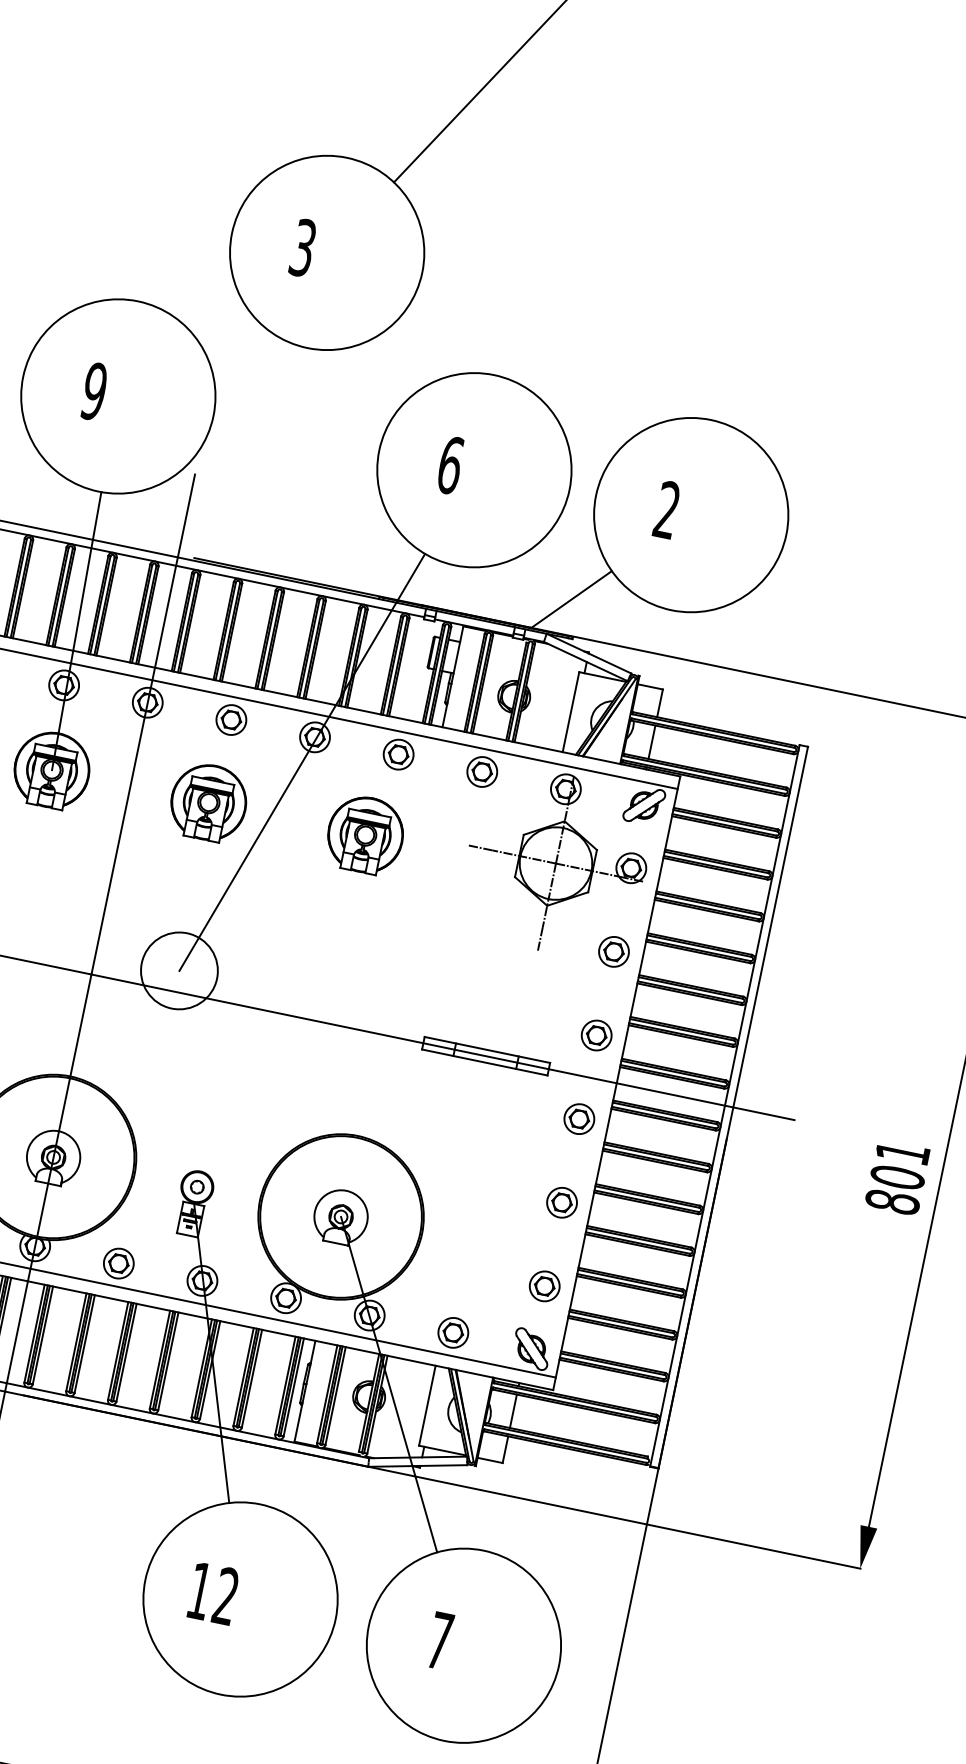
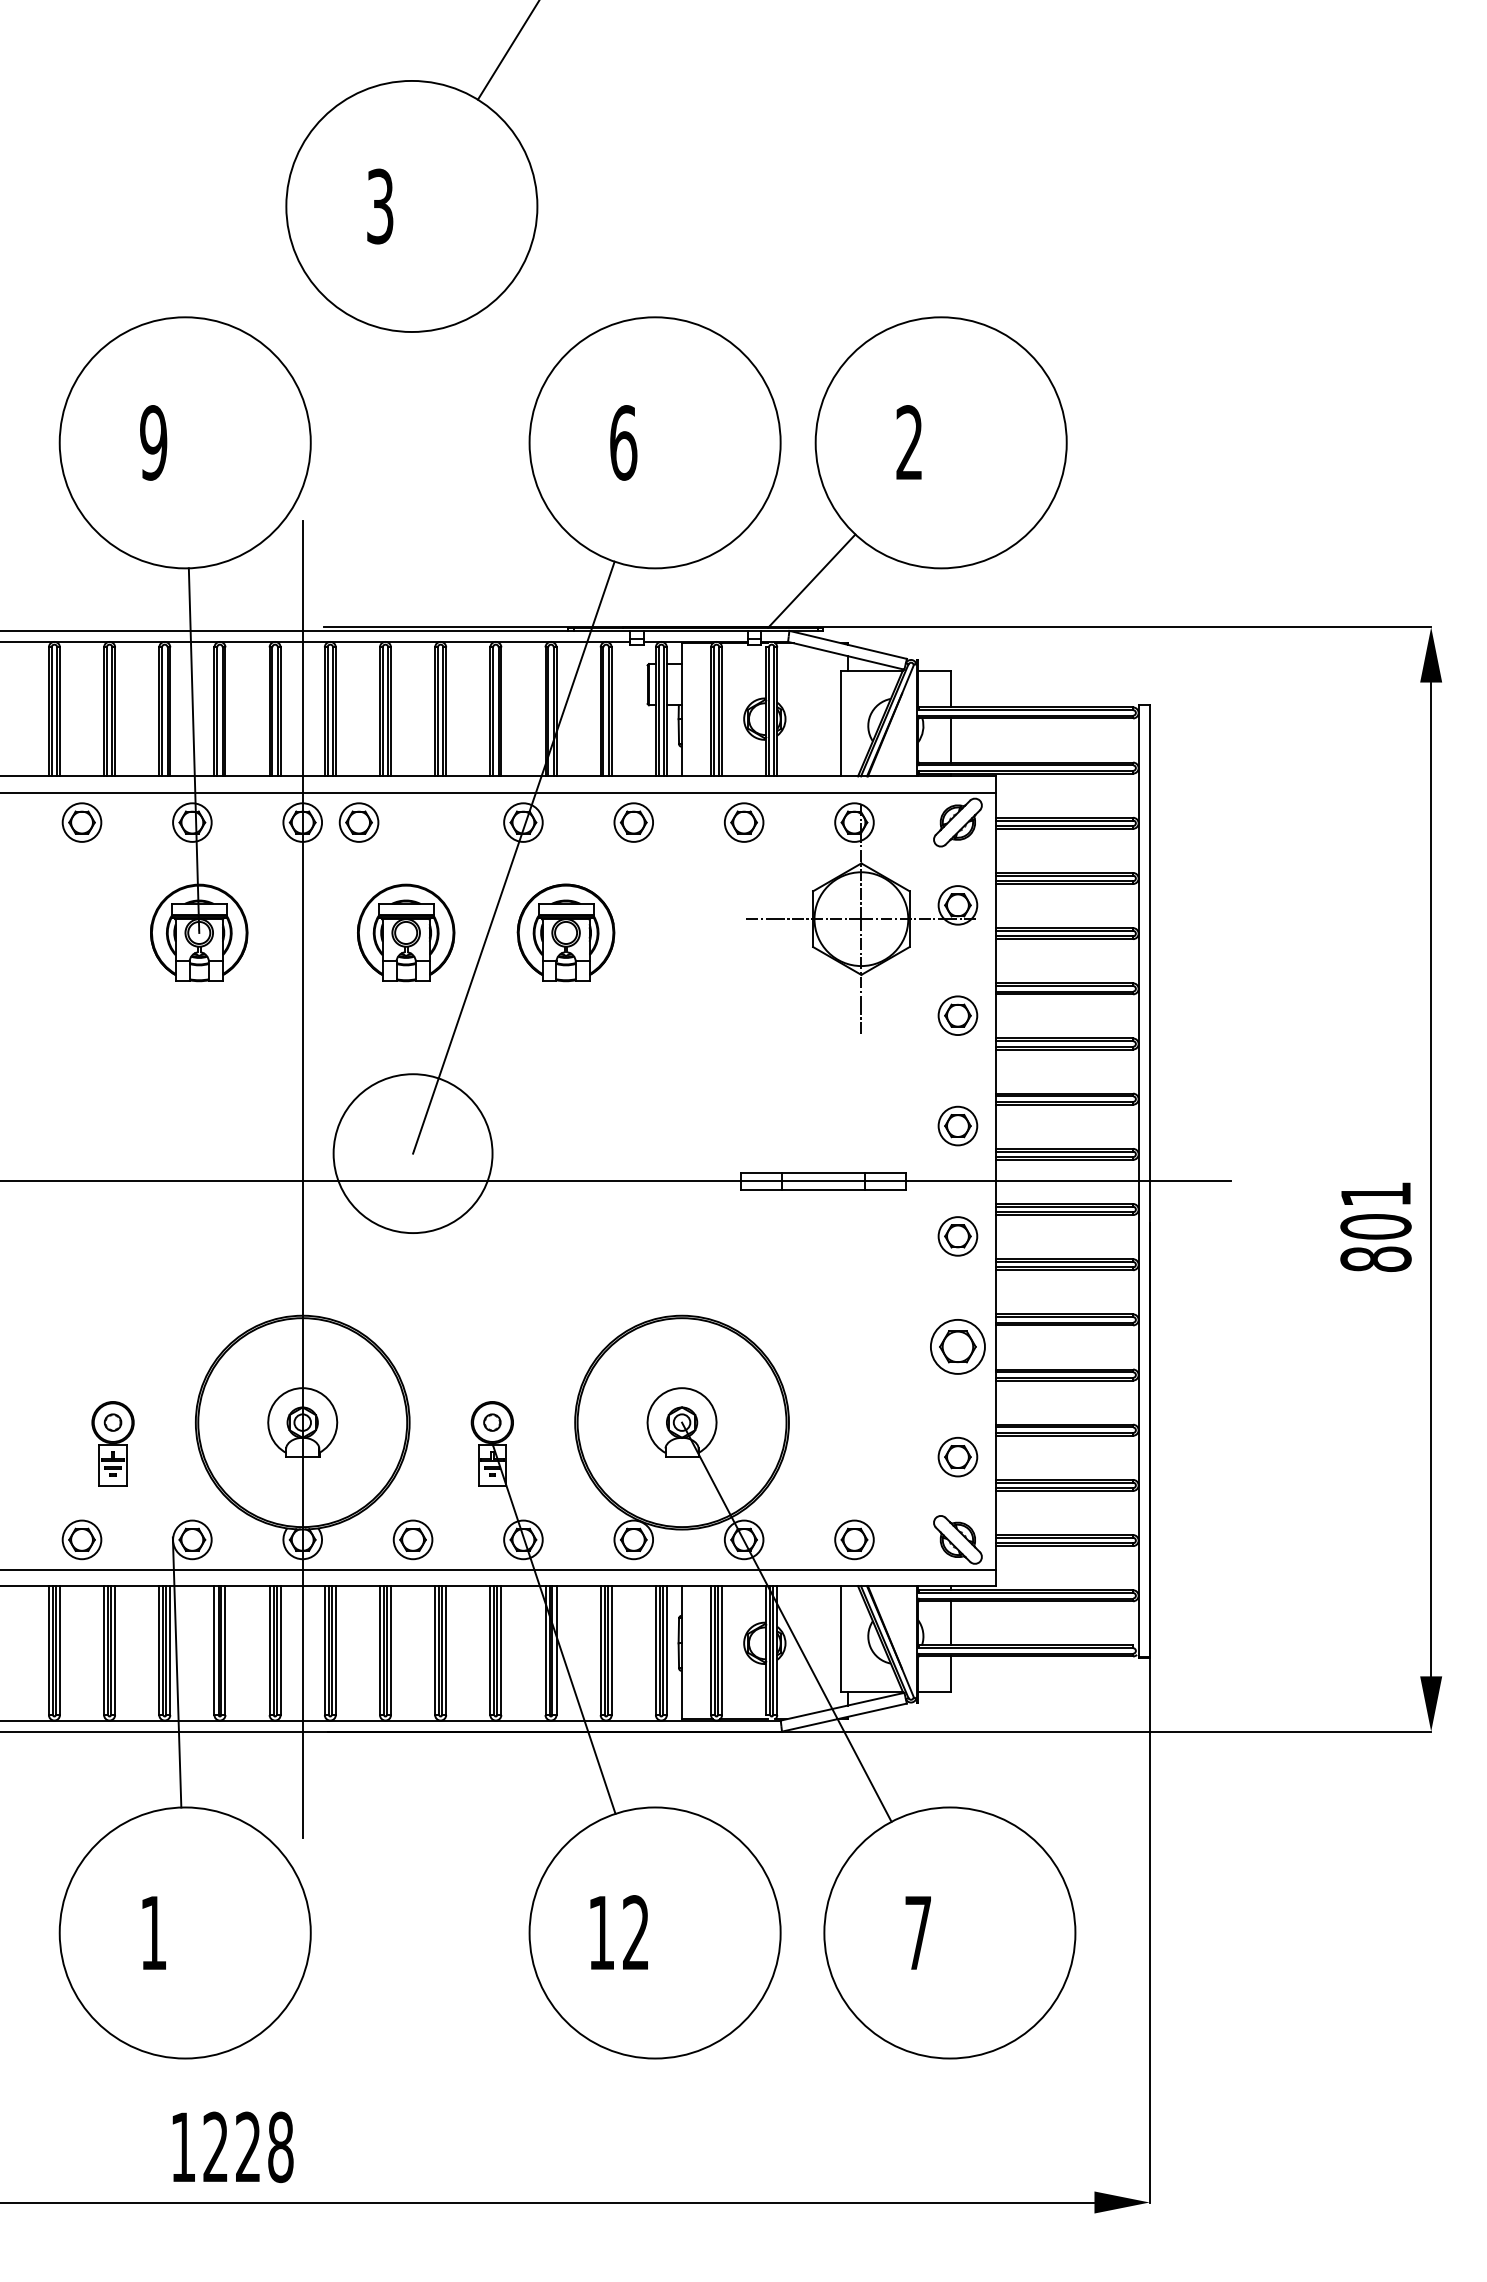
part: (230, 719) -> (358, 822), moved
part: (365, 834) -> (565, 932), moved
circle: (179, 970) -> (412, 1153), size x1.6
part: (561, 1202) -> (957, 1346), size x1.4

